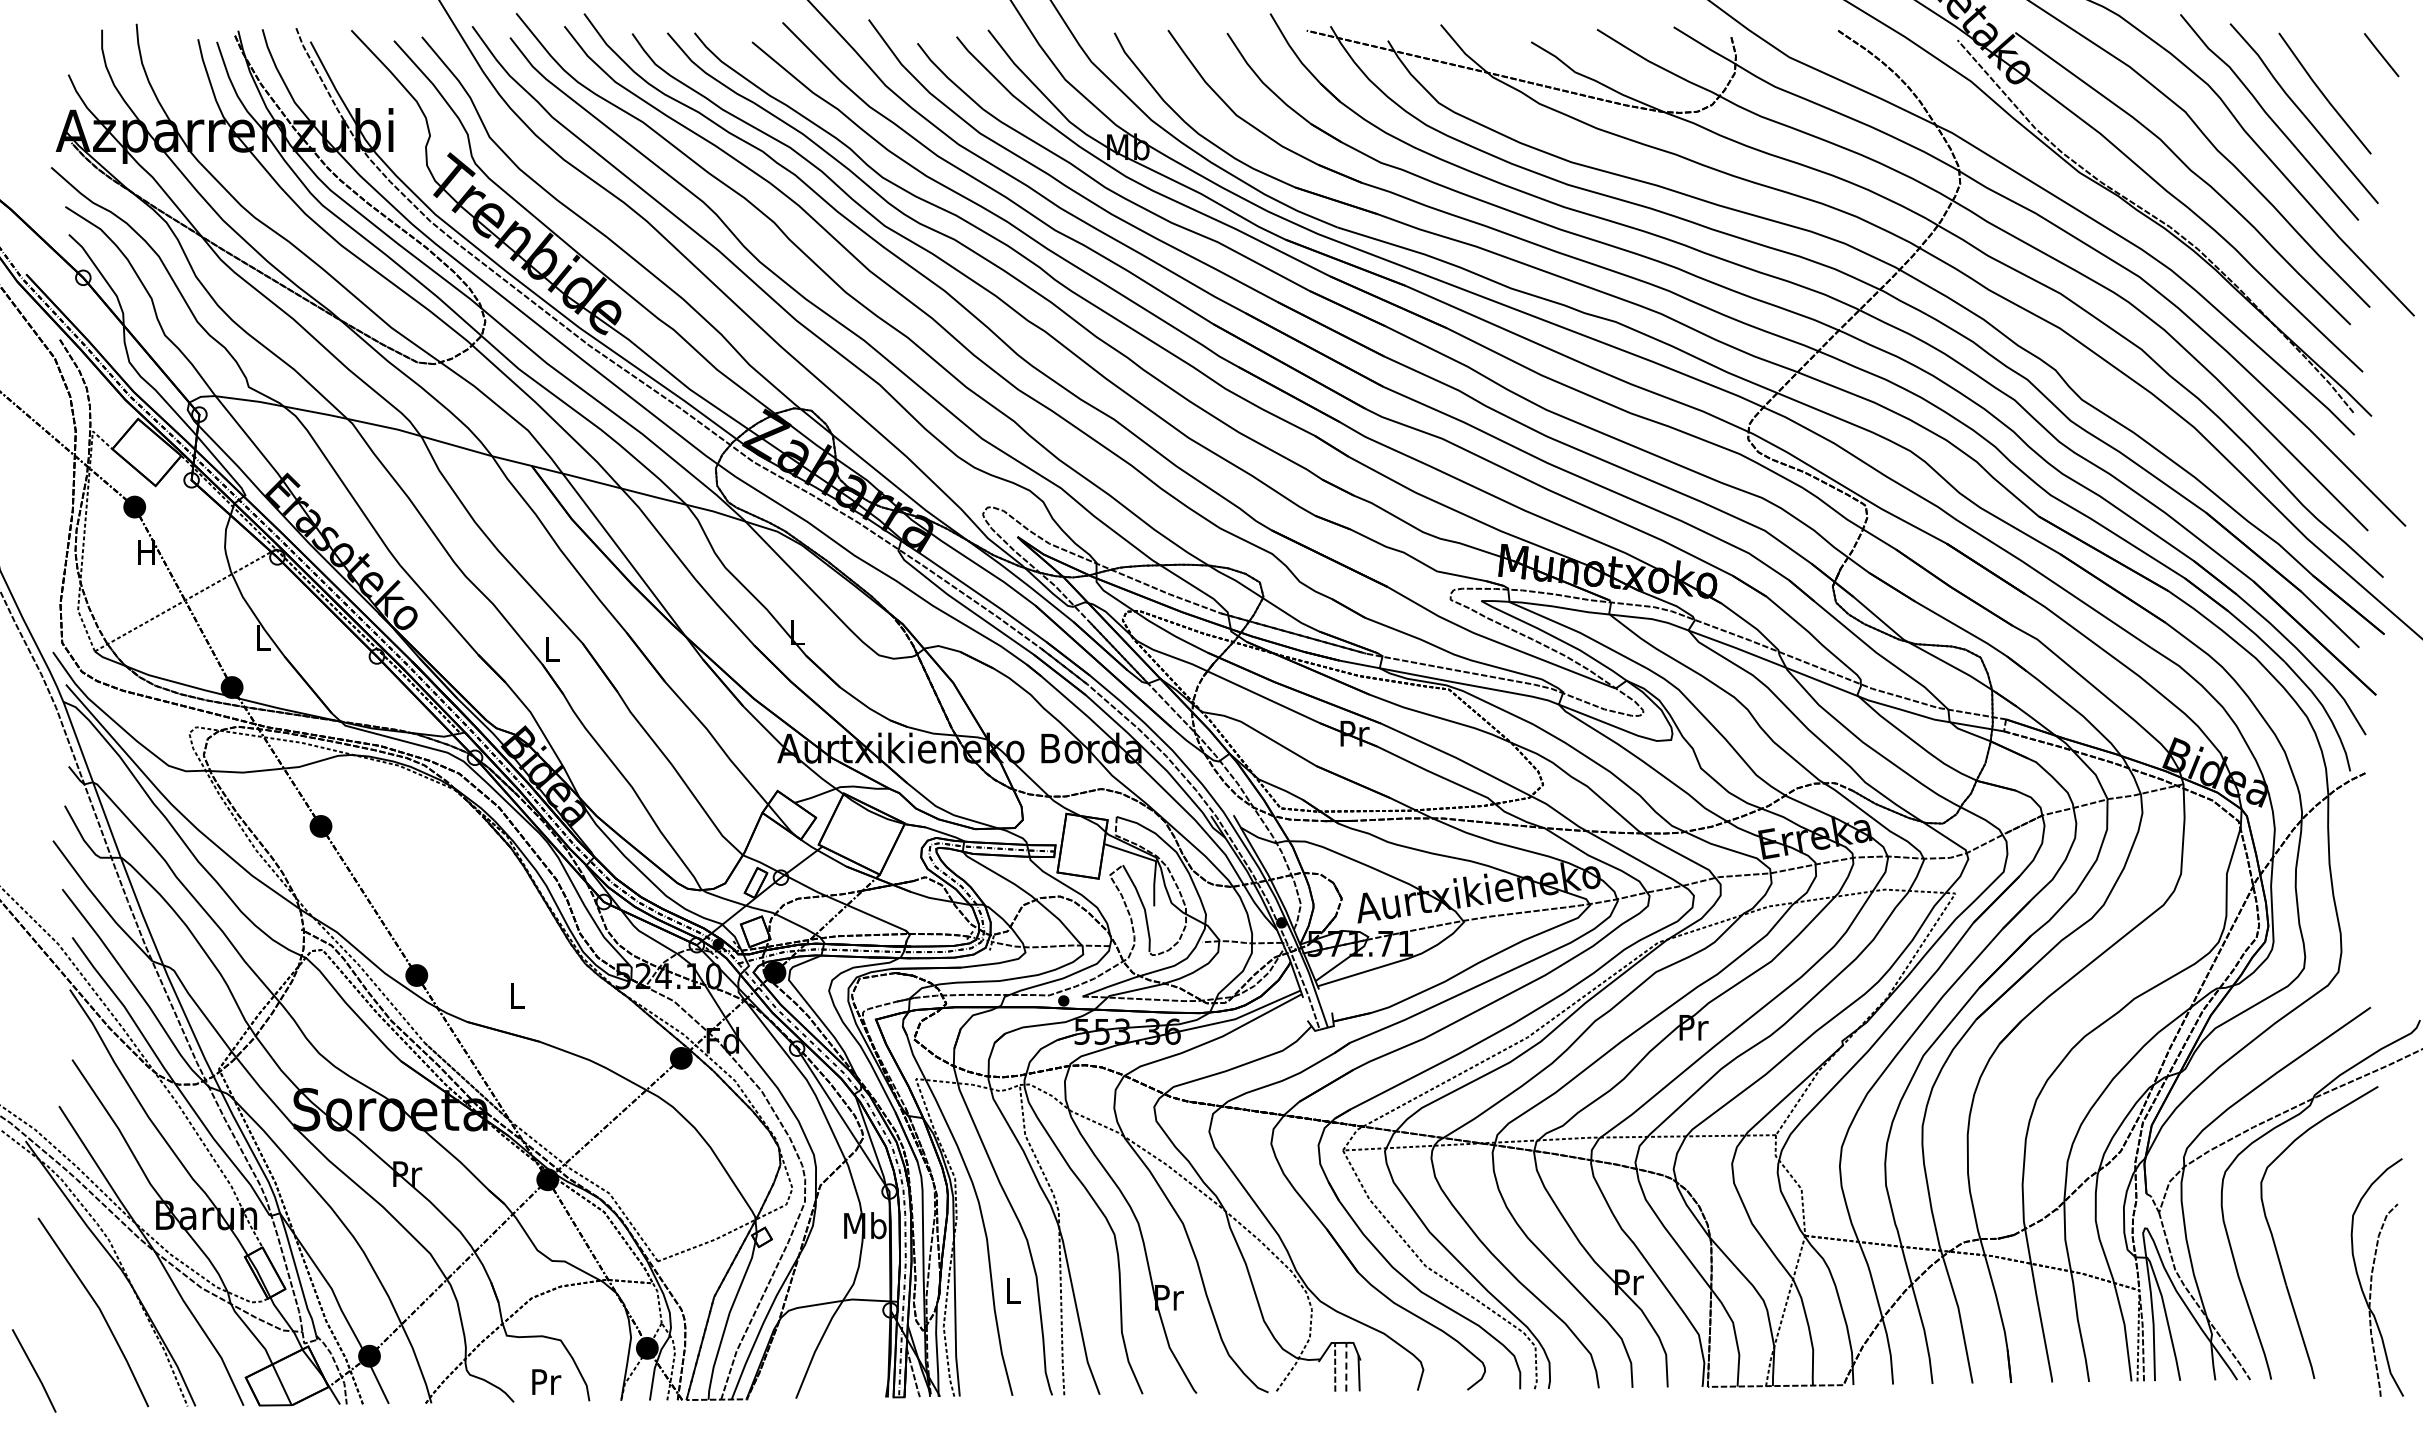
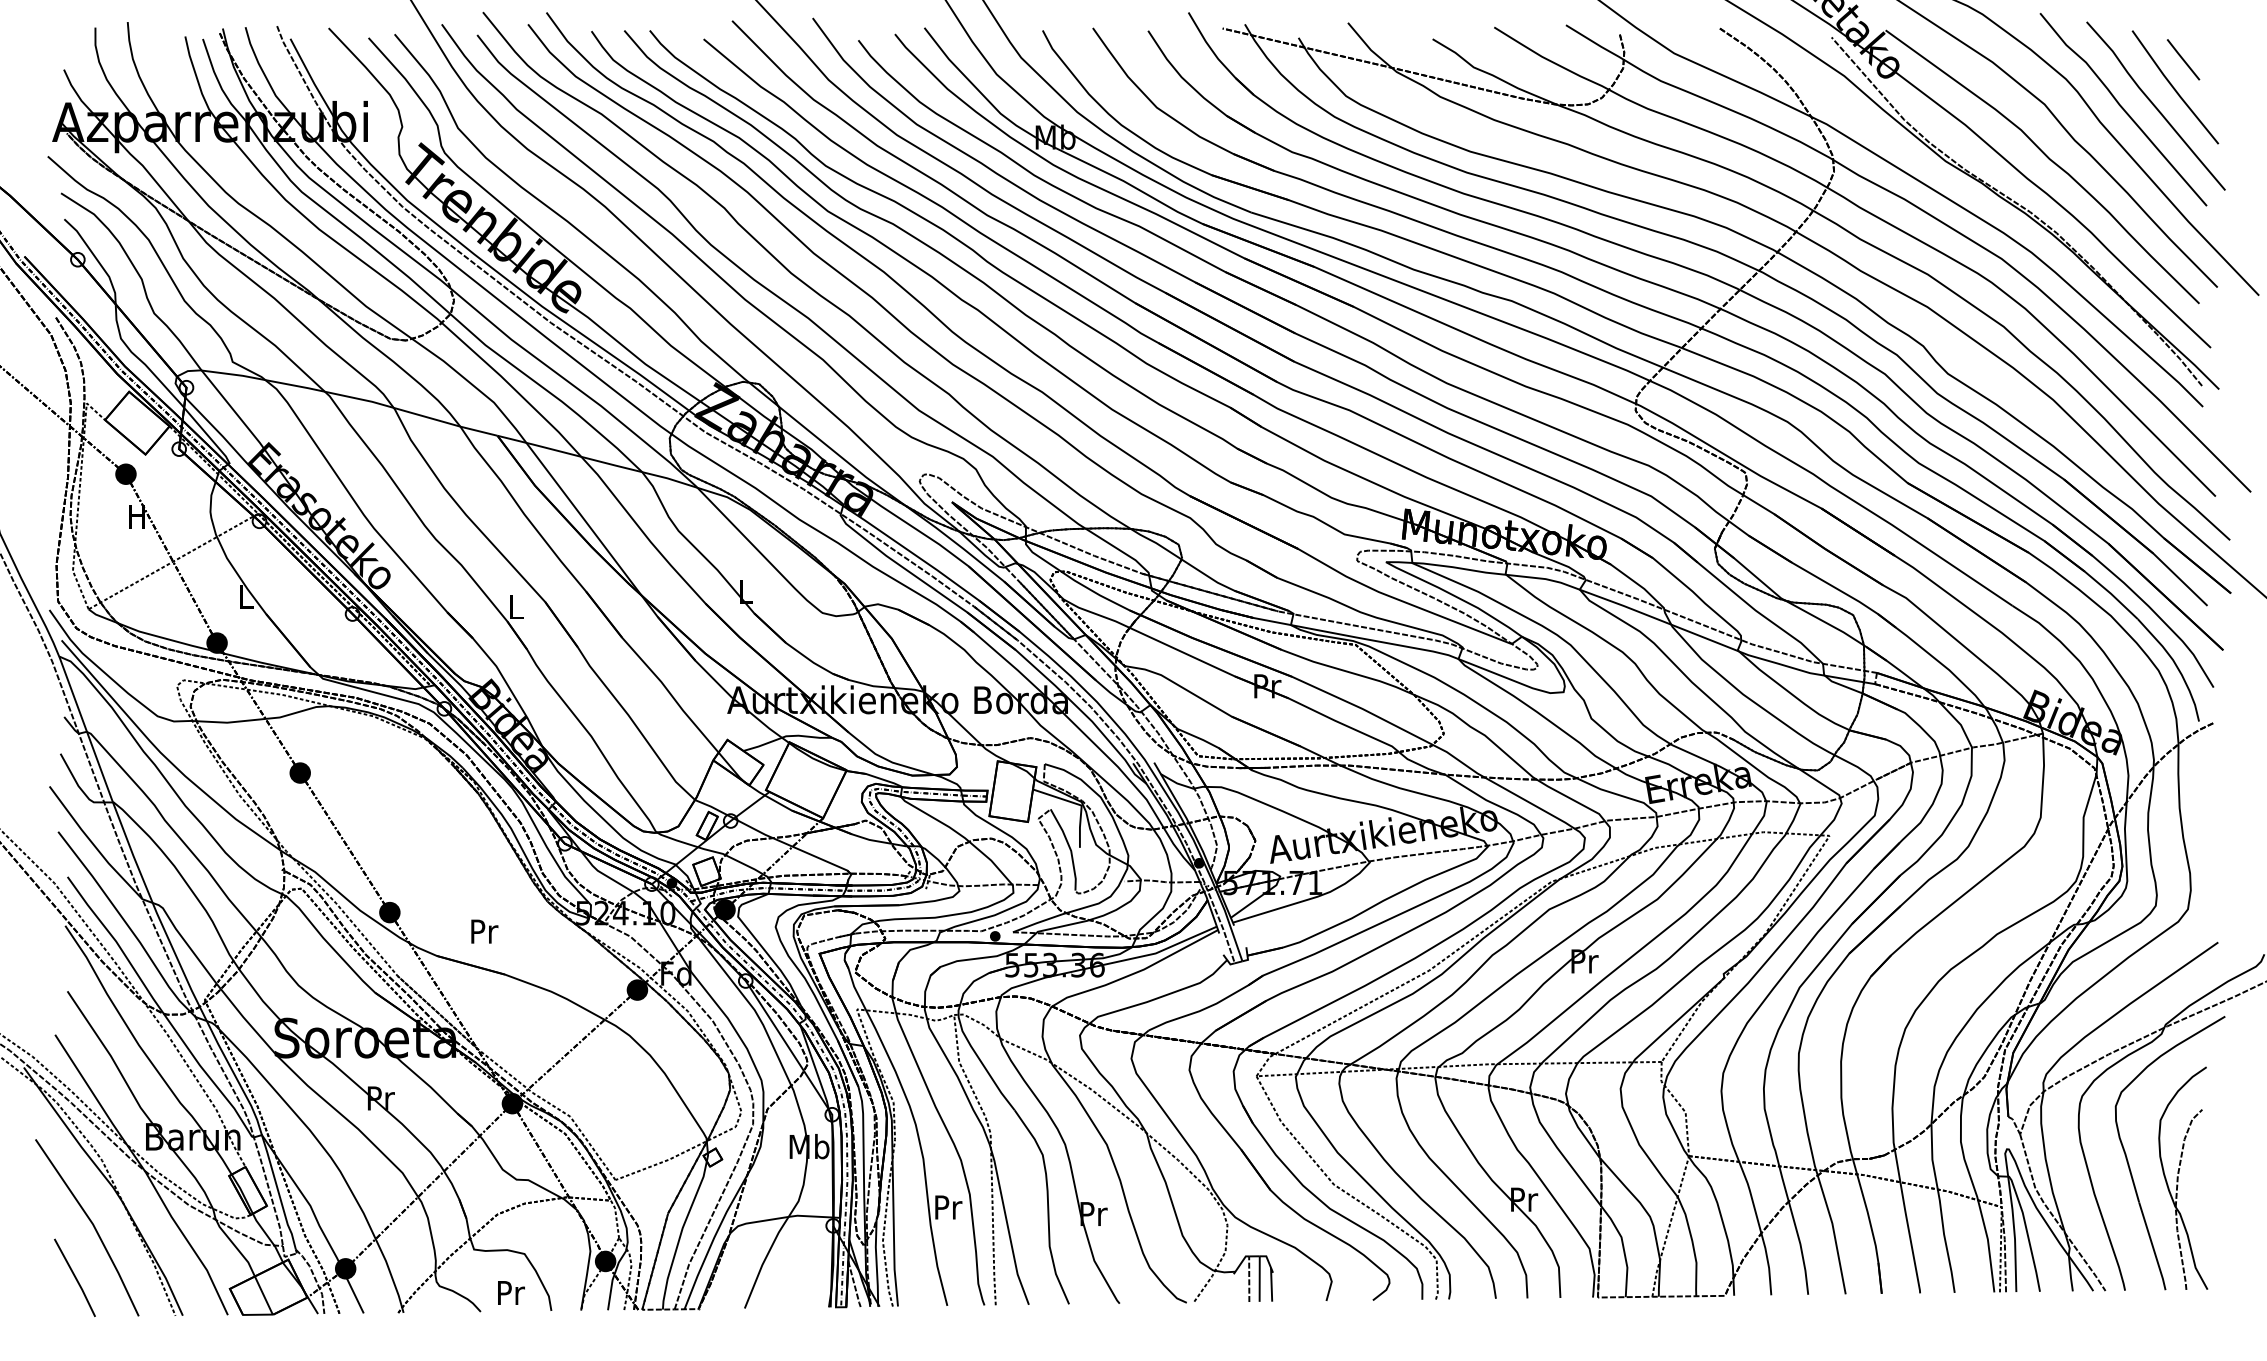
line: (2381, 55) -> (2183, 60), moved
text: (517, 995) -> (484, 931), L -> Pr
part: (2376, 1277) -> (2182, 1178), moved
text: (1013, 1290) -> (948, 1207), L -> Pr
line: (1346, 1366) -> (1259, 1278), dashed -> solid
line: (34, 1370) -> (75, 1277), moved

